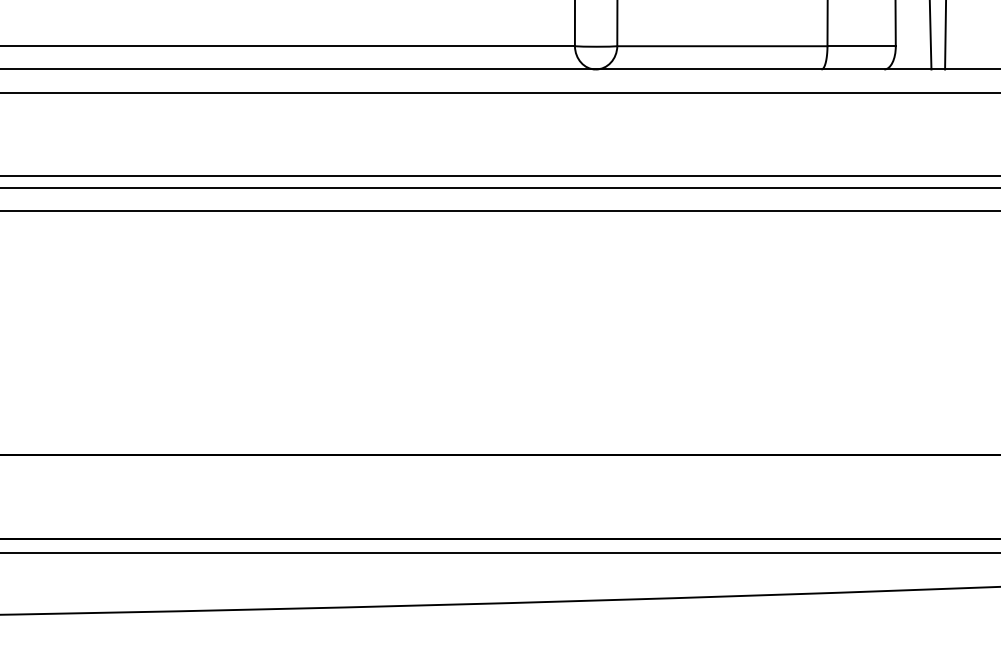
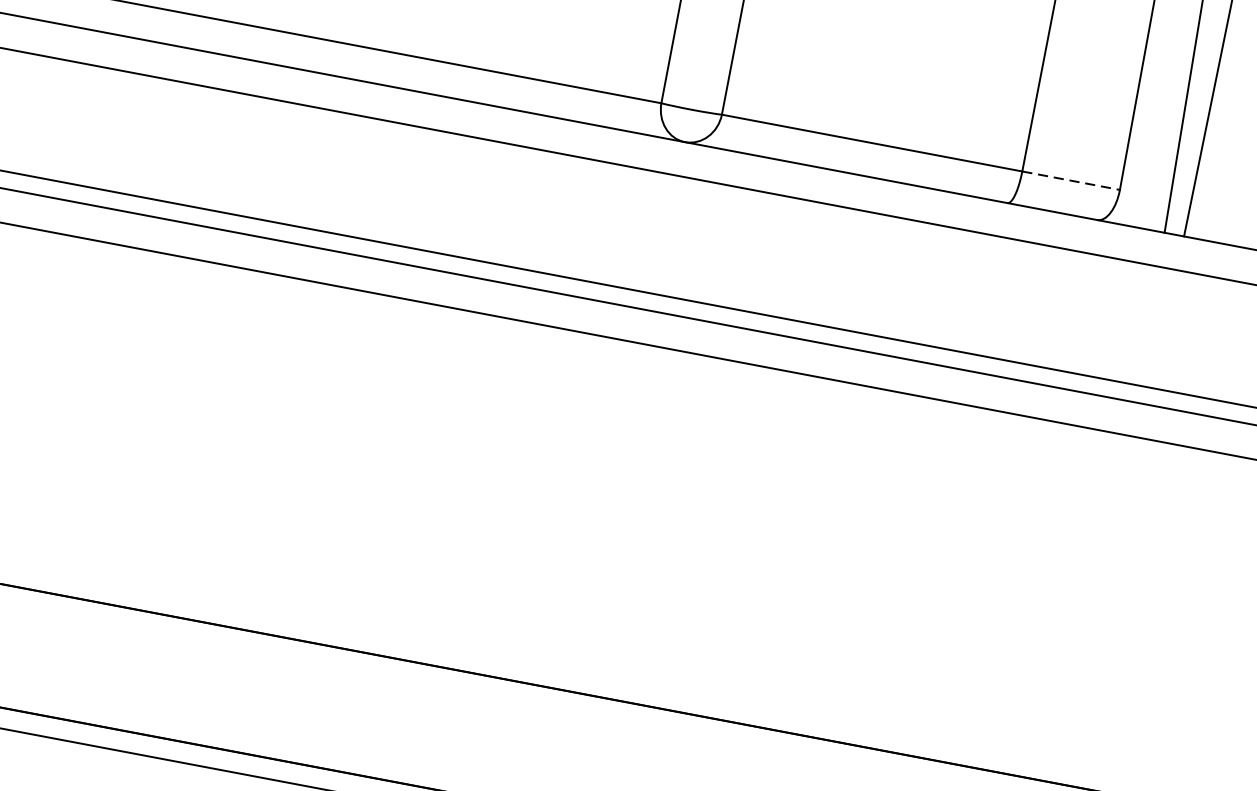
line: (862, 46) -> (1072, 181), solid -> dashed

